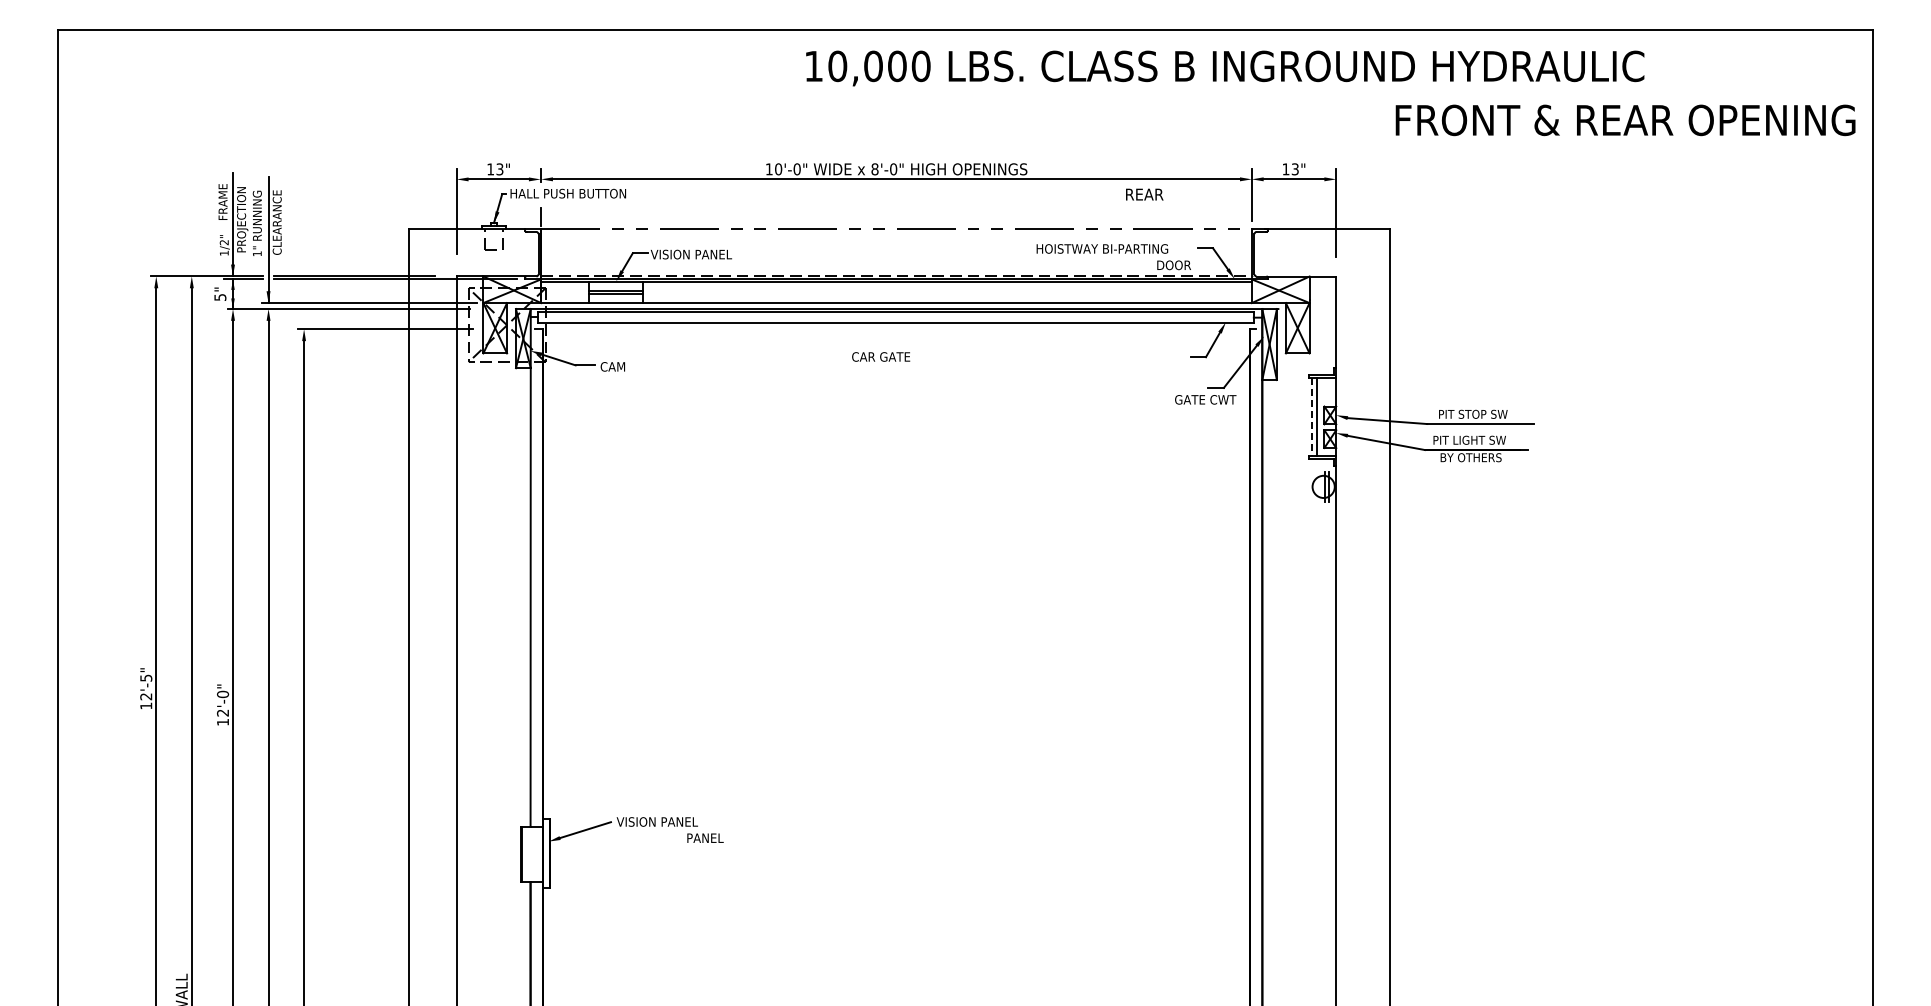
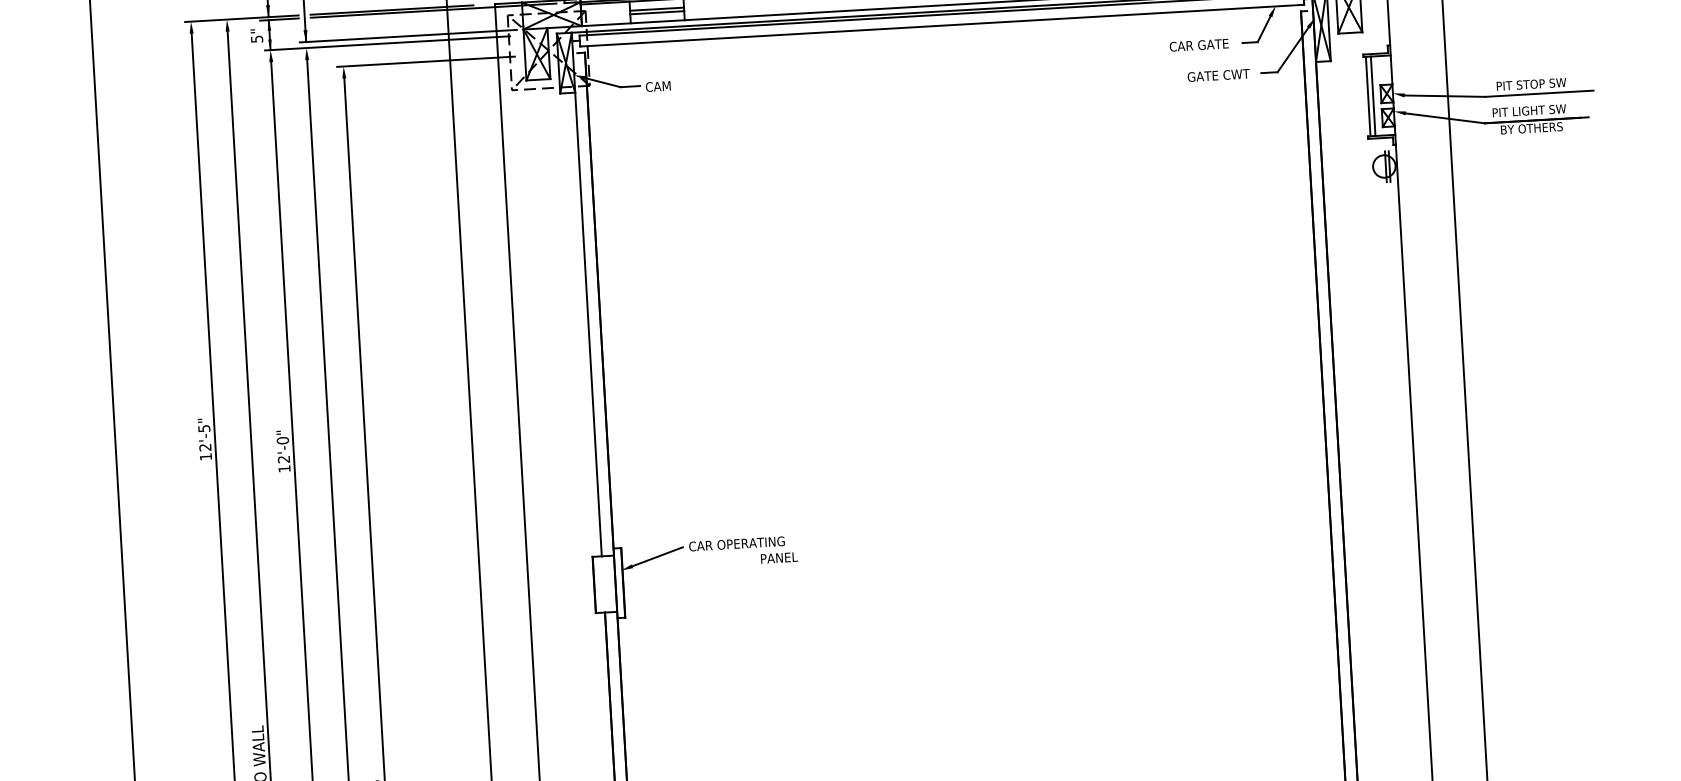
text: (881, 356) -> (1199, 44), moved
text: (1205, 399) -> (1218, 75), moved
line: (1311, 417) -> (1368, 96), dashed -> solid
text: (663, 821) -> (735, 543), VISION PANEL -> CAR OPERATING

